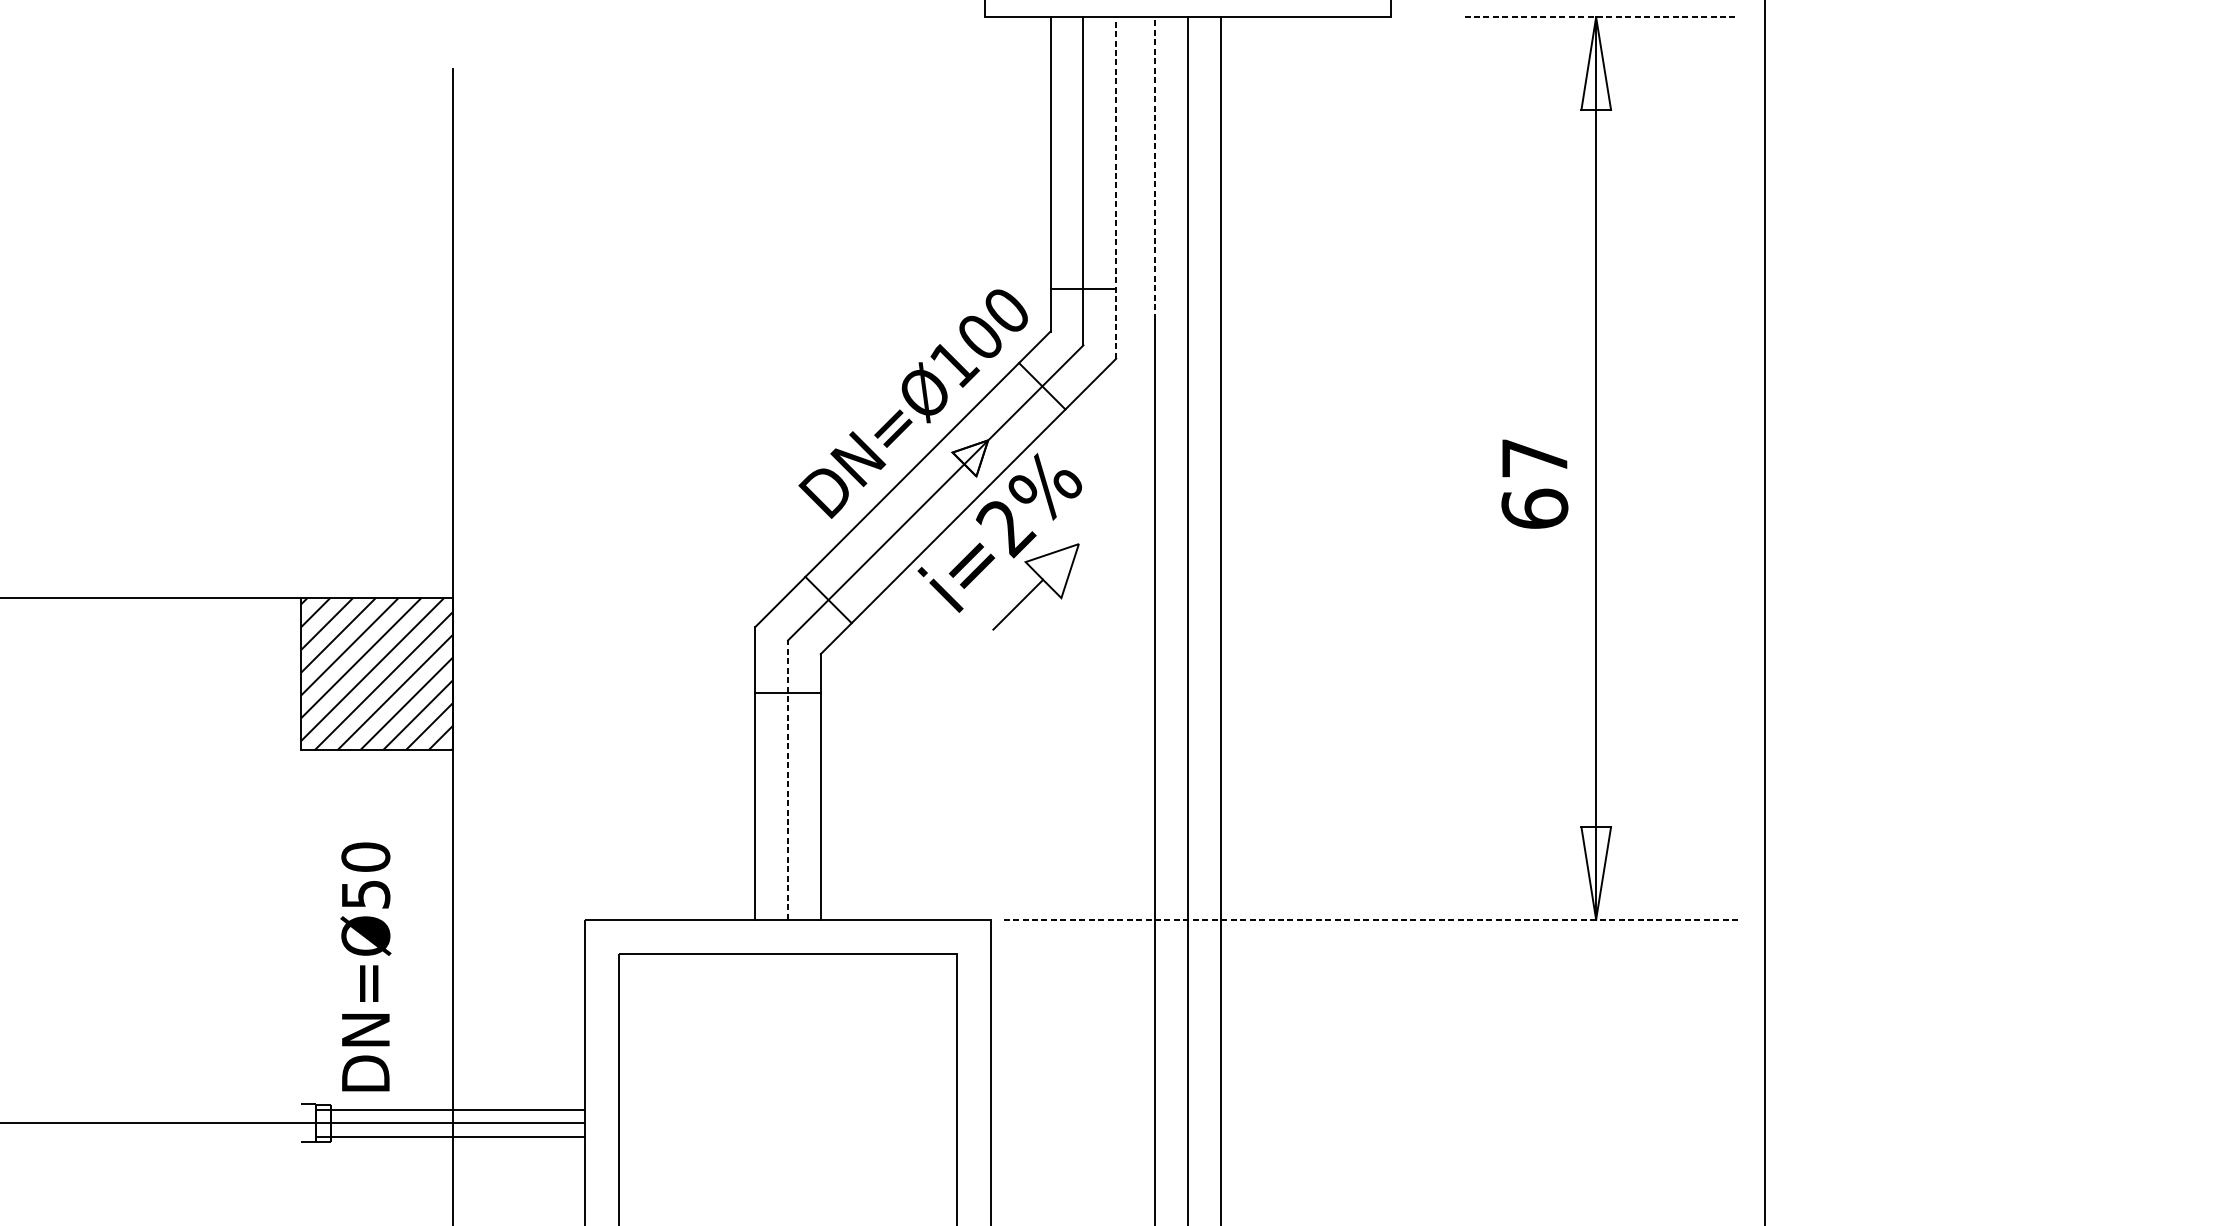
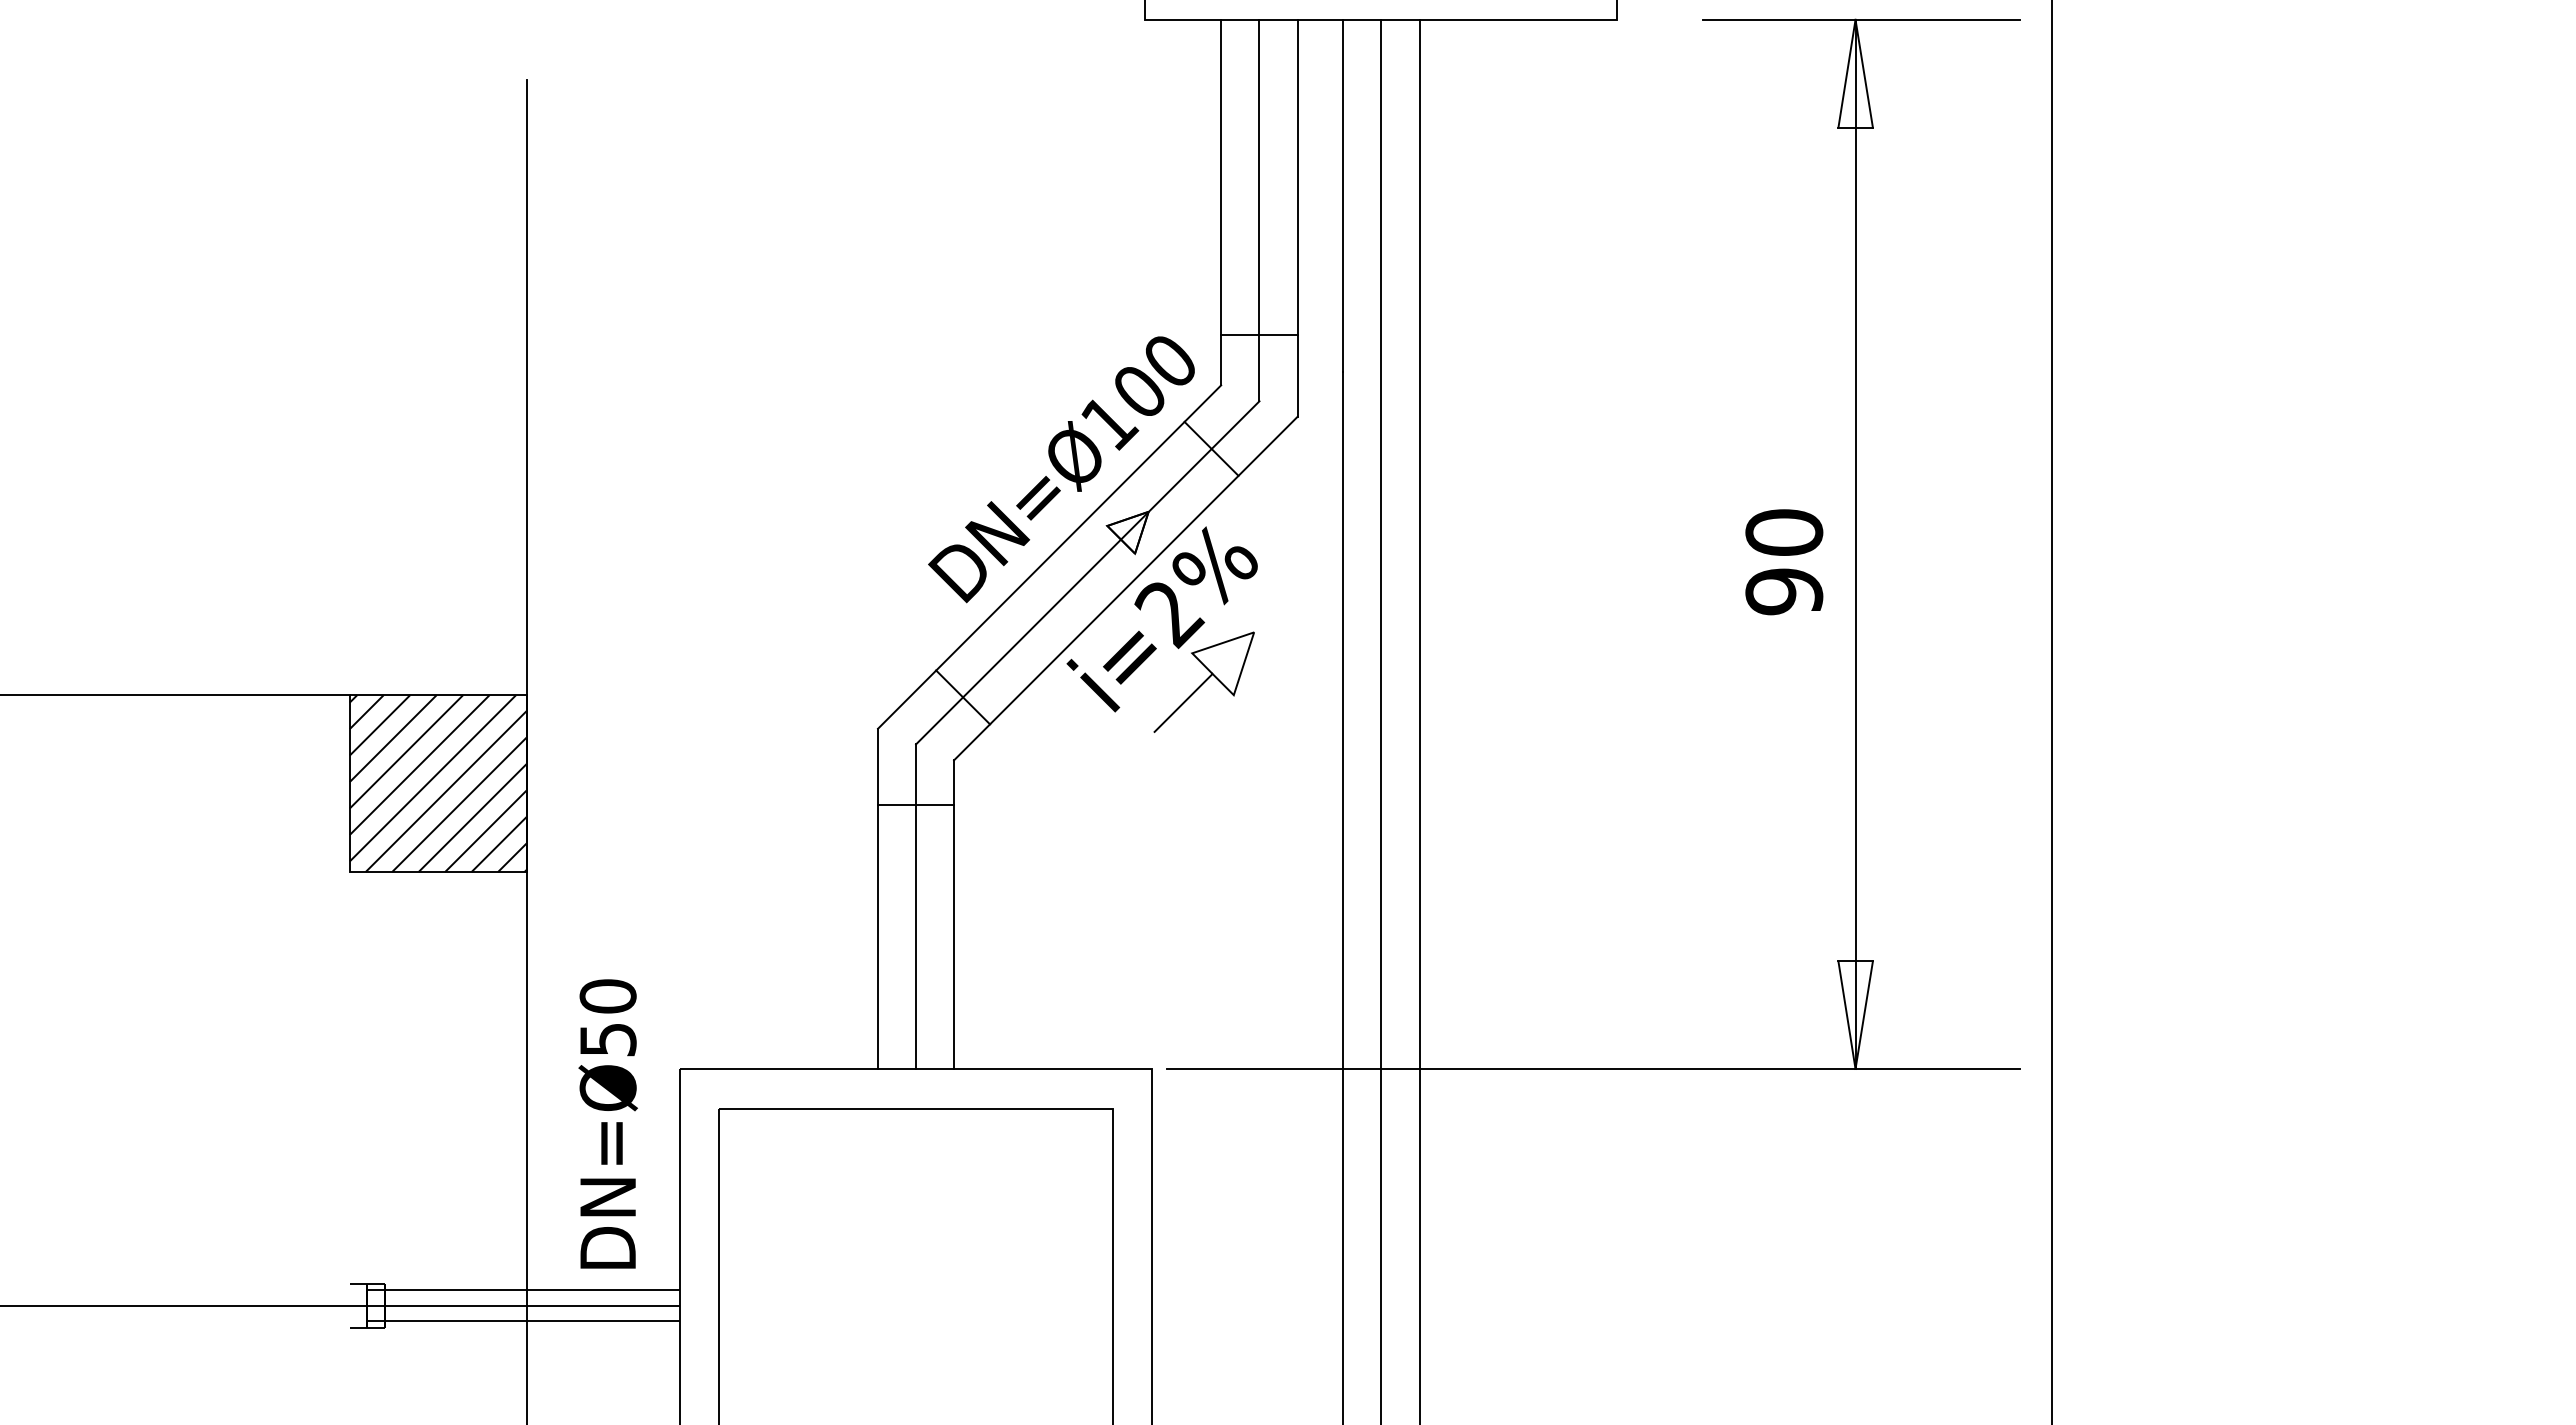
line: (1601, 16) -> (1861, 19), dashed -> solid
line: (1155, 168) -> (1343, 195), dashed -> solid
line: (1116, 188) -> (1297, 218), dashed -> solid
text: (1535, 483) -> (1784, 562), 67 -> 90
line: (788, 779) -> (916, 906), dashed -> solid
line: (1370, 919) -> (1593, 1068), dashed -> solid
text: (365, 966) -> (607, 1123), moved

